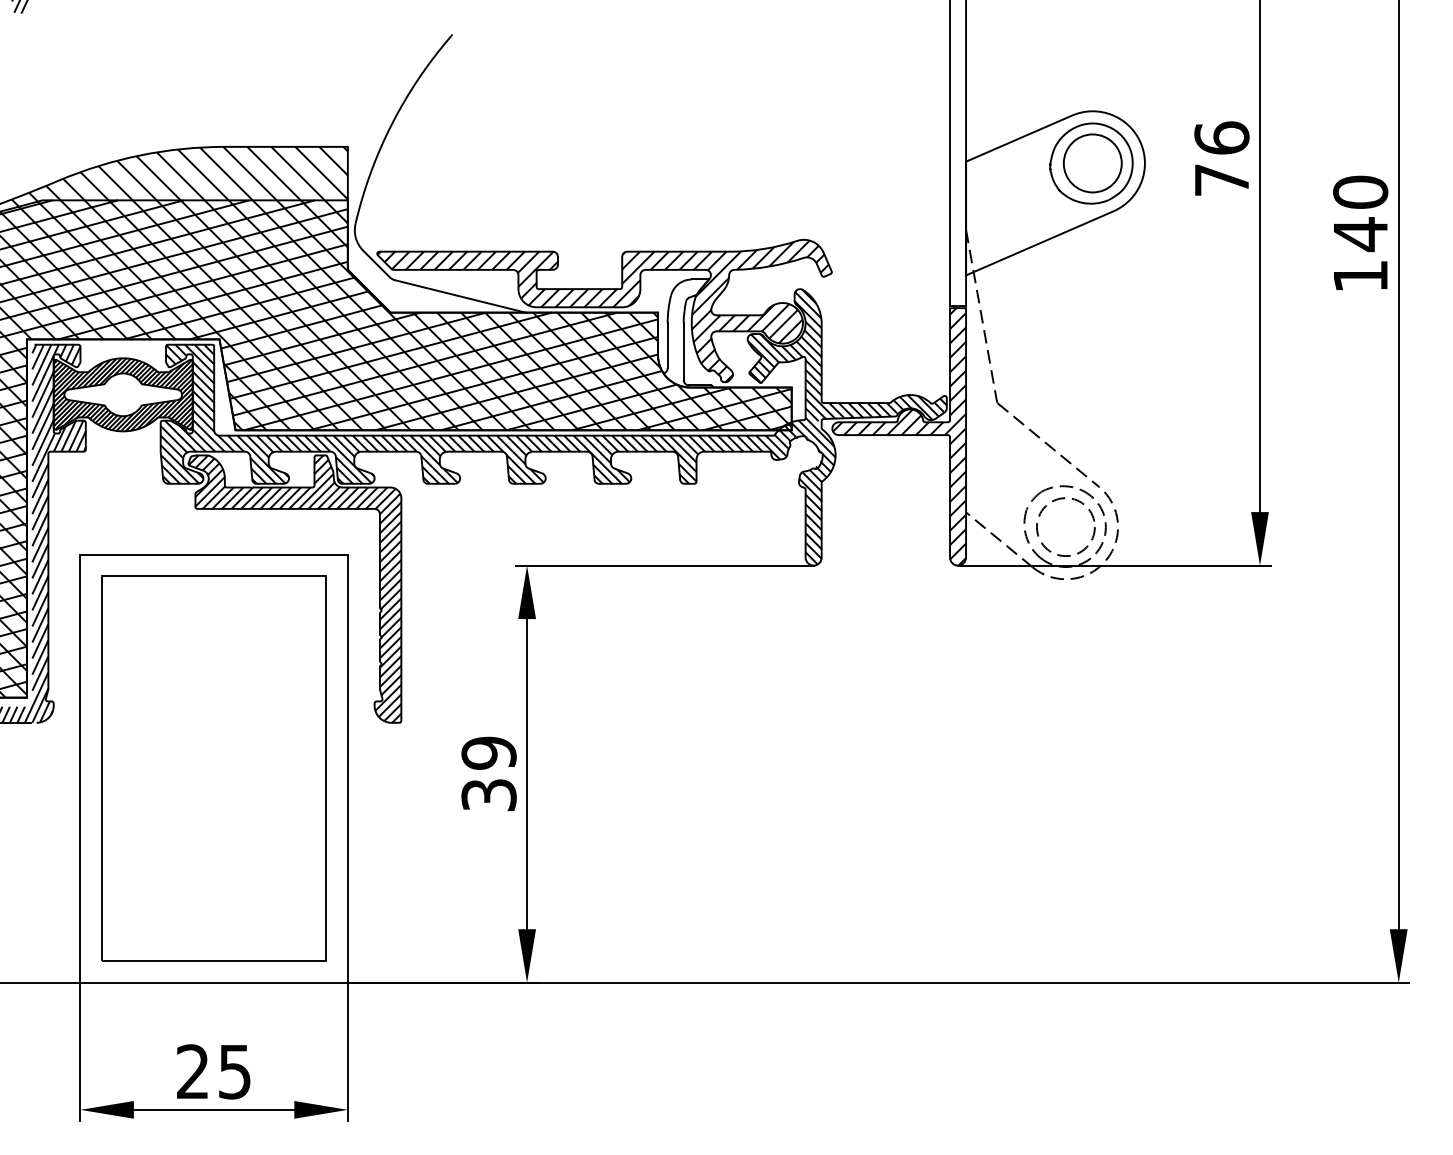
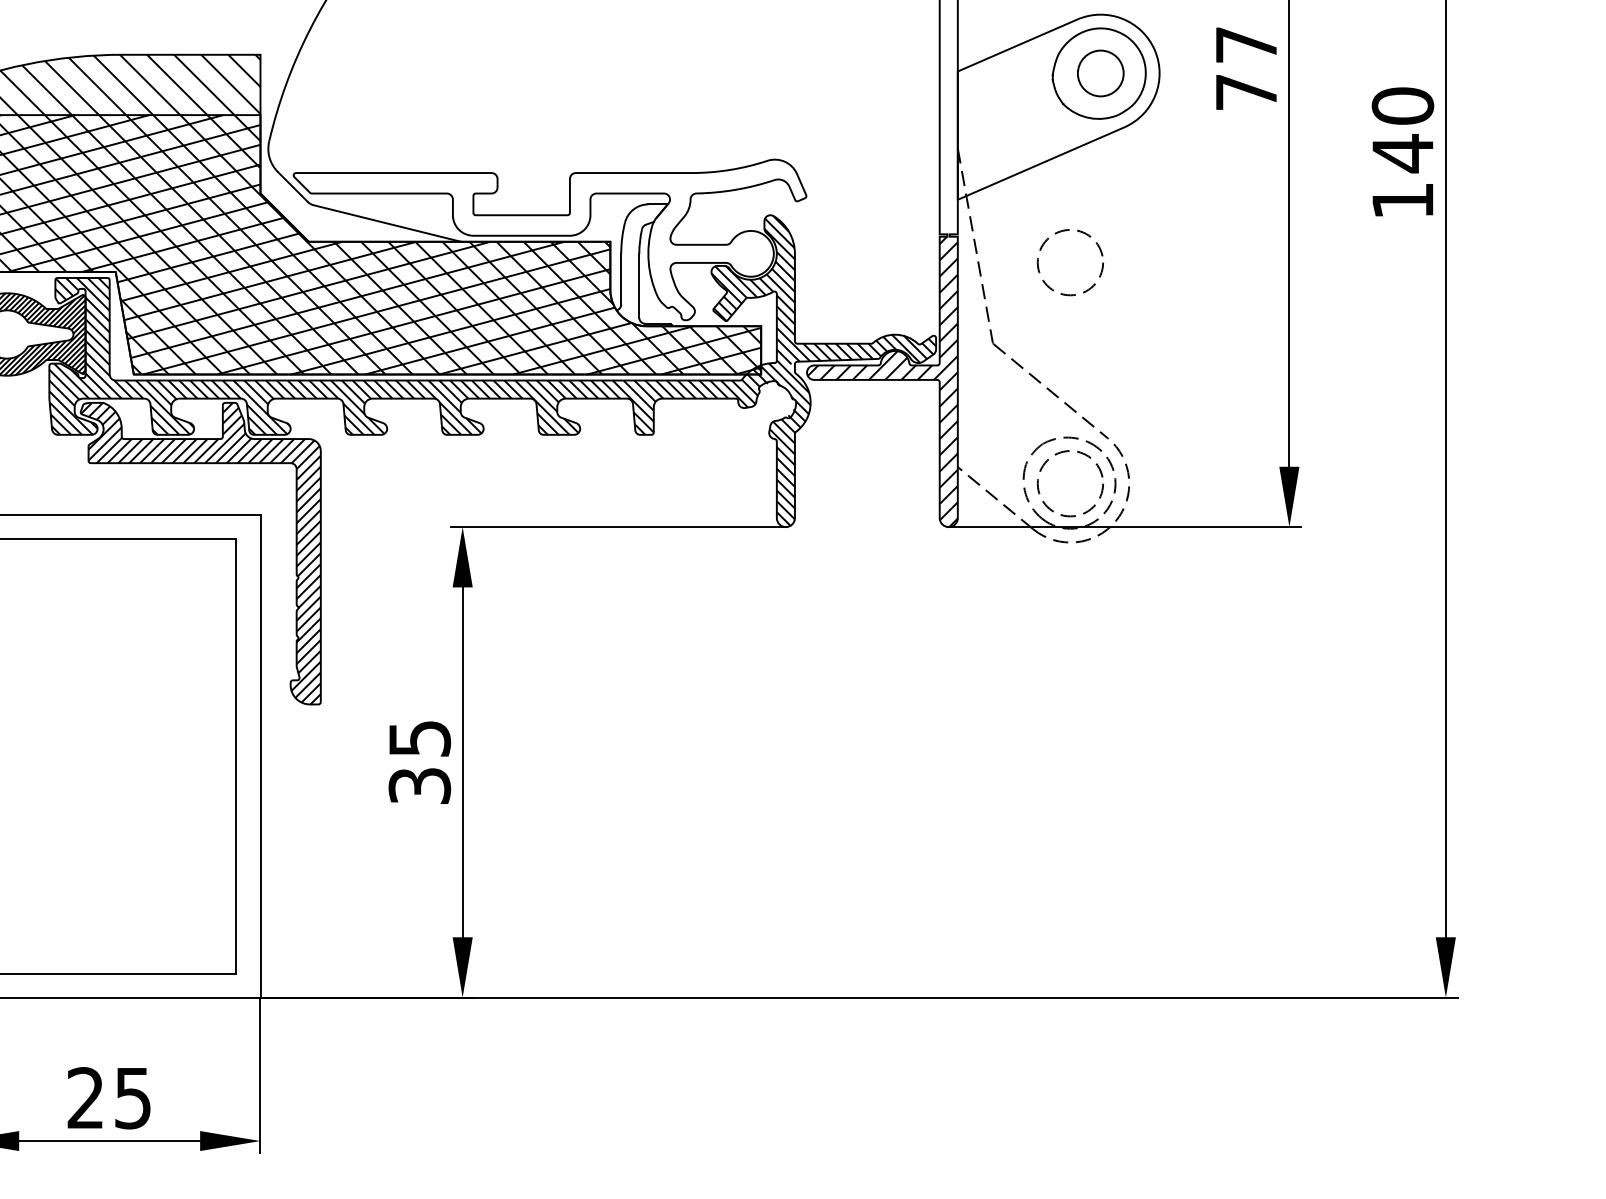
text: (1221, 137) -> (1245, 44), 76 -> 77
circle: (1092, 163) -> (1100, 73), size x0.7
hatch: (602, 311) -> (547, 240), removed
circle: (1065, 330) -> (1069, 261), added
text: (488, 752) -> (419, 737), 39 -> 35

